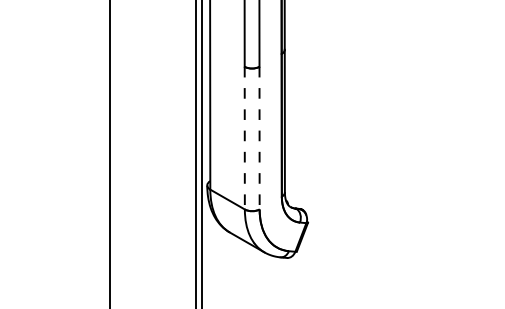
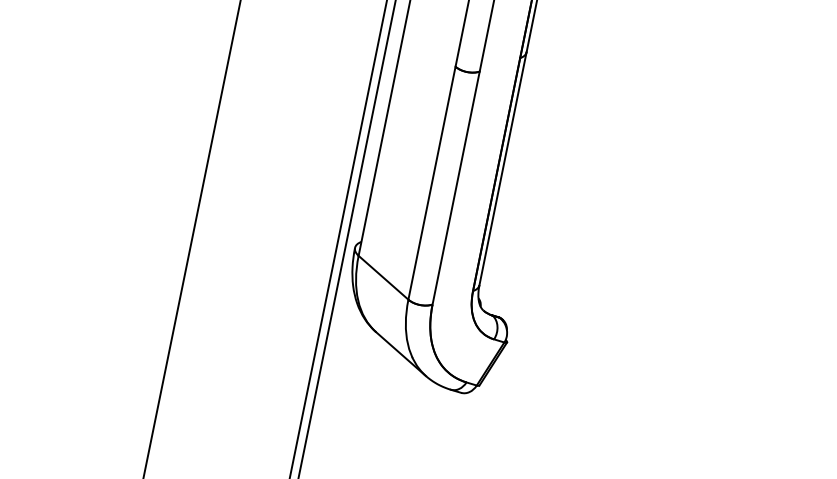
line: (244, 138) -> (431, 183), dashed -> solid
line: (259, 138) -> (455, 188), dashed -> solid

